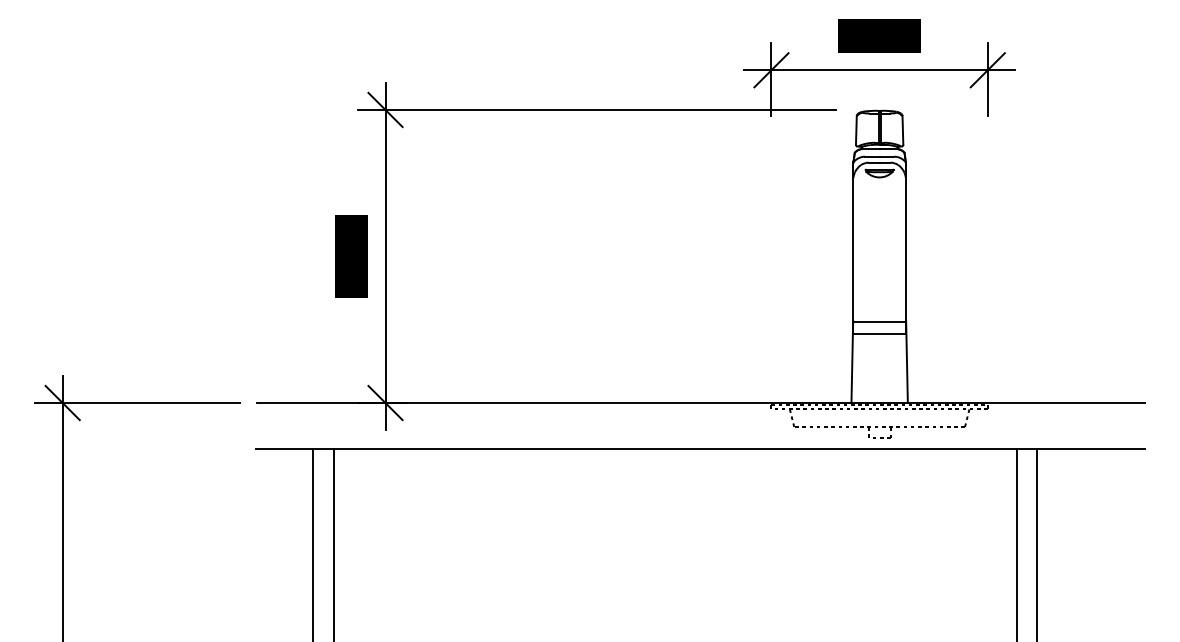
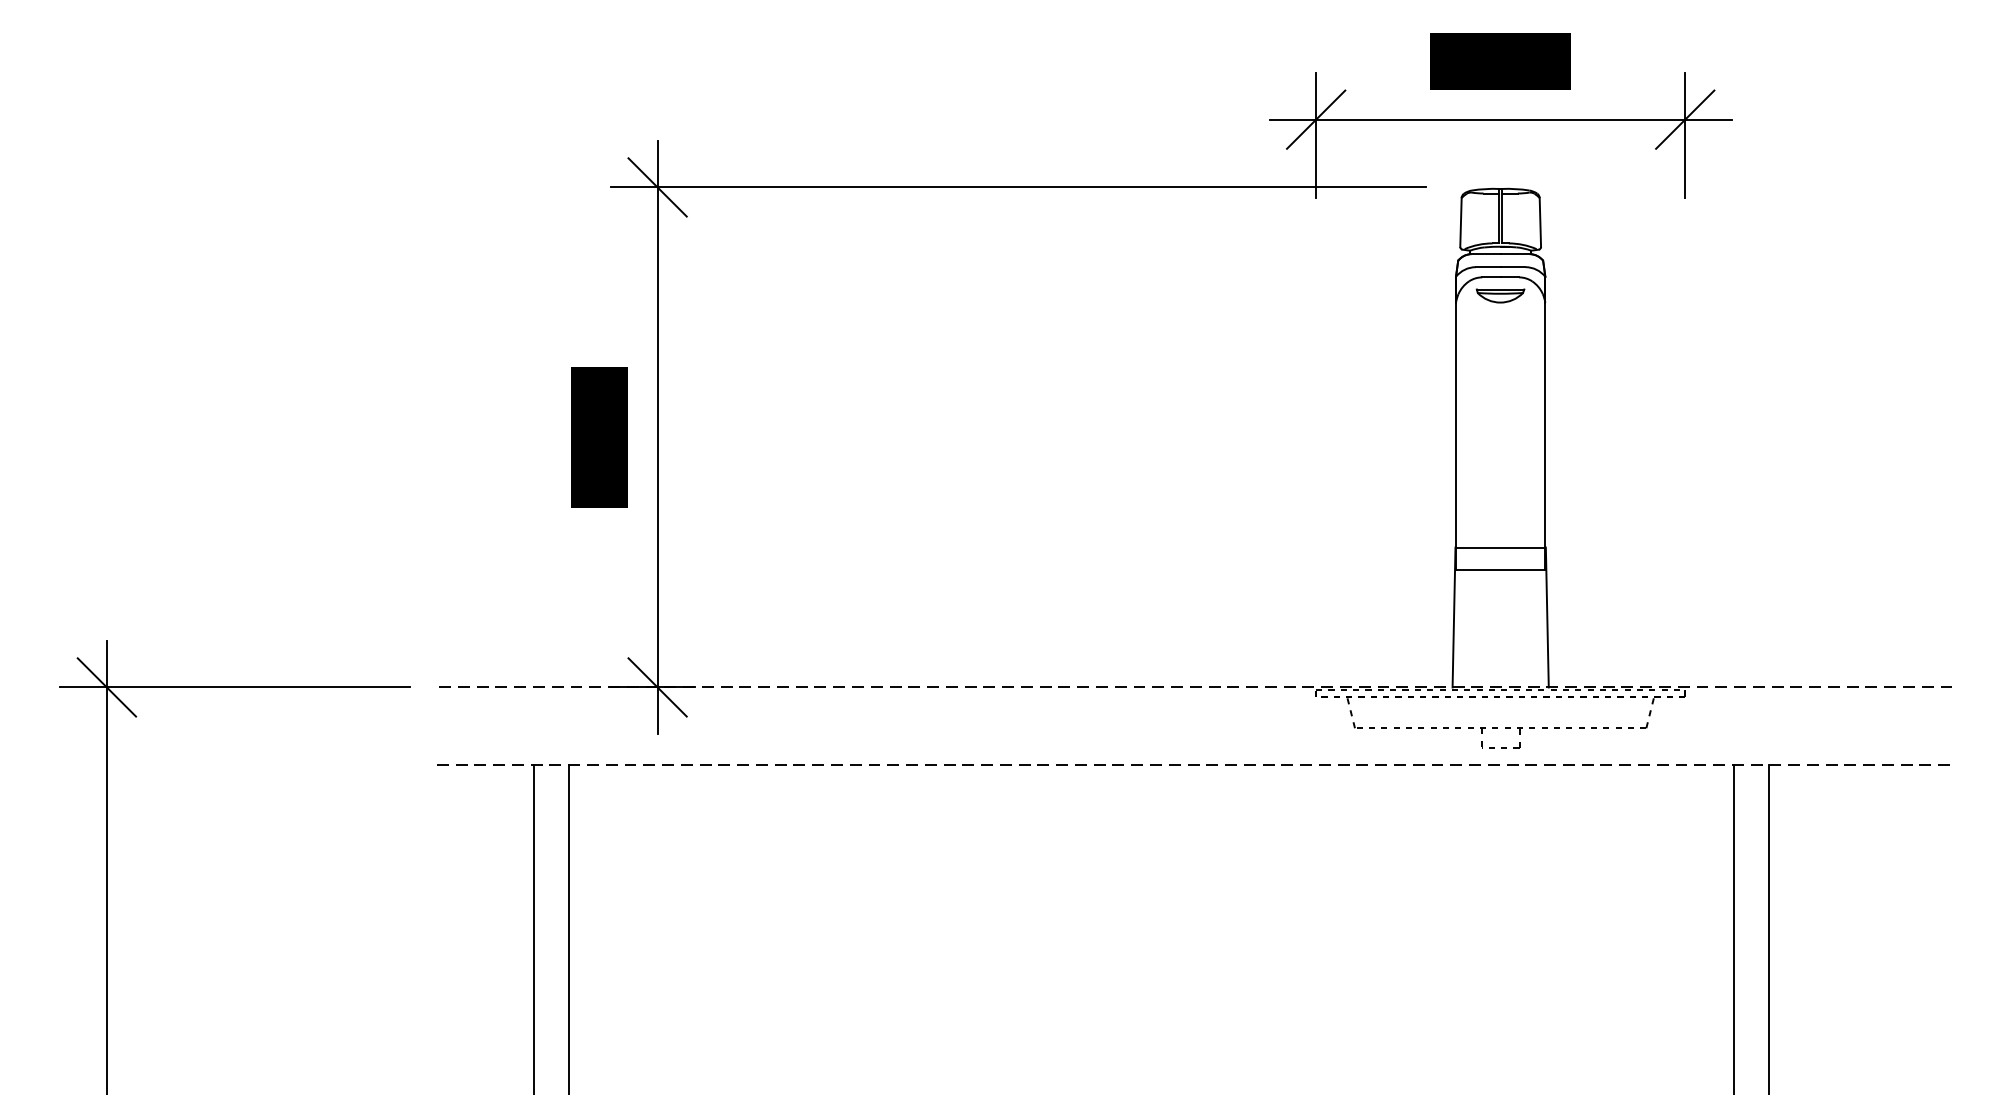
line: (701, 403) -> (1196, 688), solid -> dashed
line: (700, 448) -> (1195, 765), solid -> dashed

